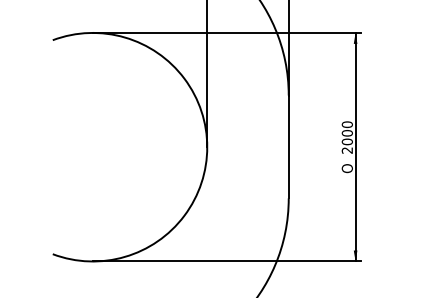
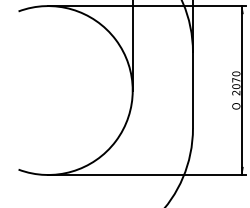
text: (346, 133) -> (235, 80), 2000 -> 2070

